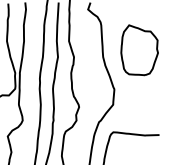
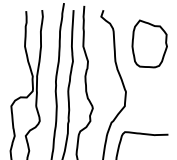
part: (139, 49) -> (149, 43), moved

